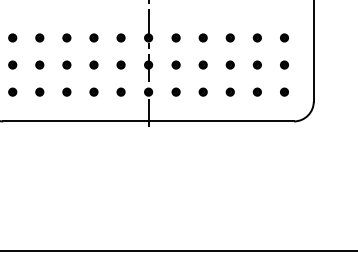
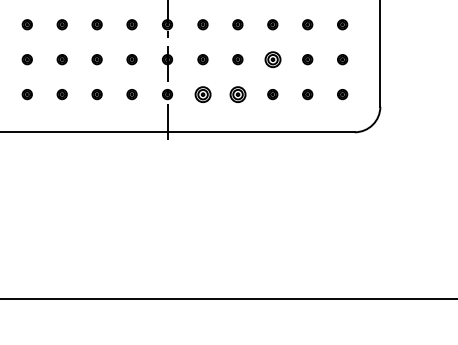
part: (229, 64) -> (271, 58), size x1.6
part: (175, 91) -> (202, 93), size x1.6
part: (202, 91) -> (236, 93), size x1.6

